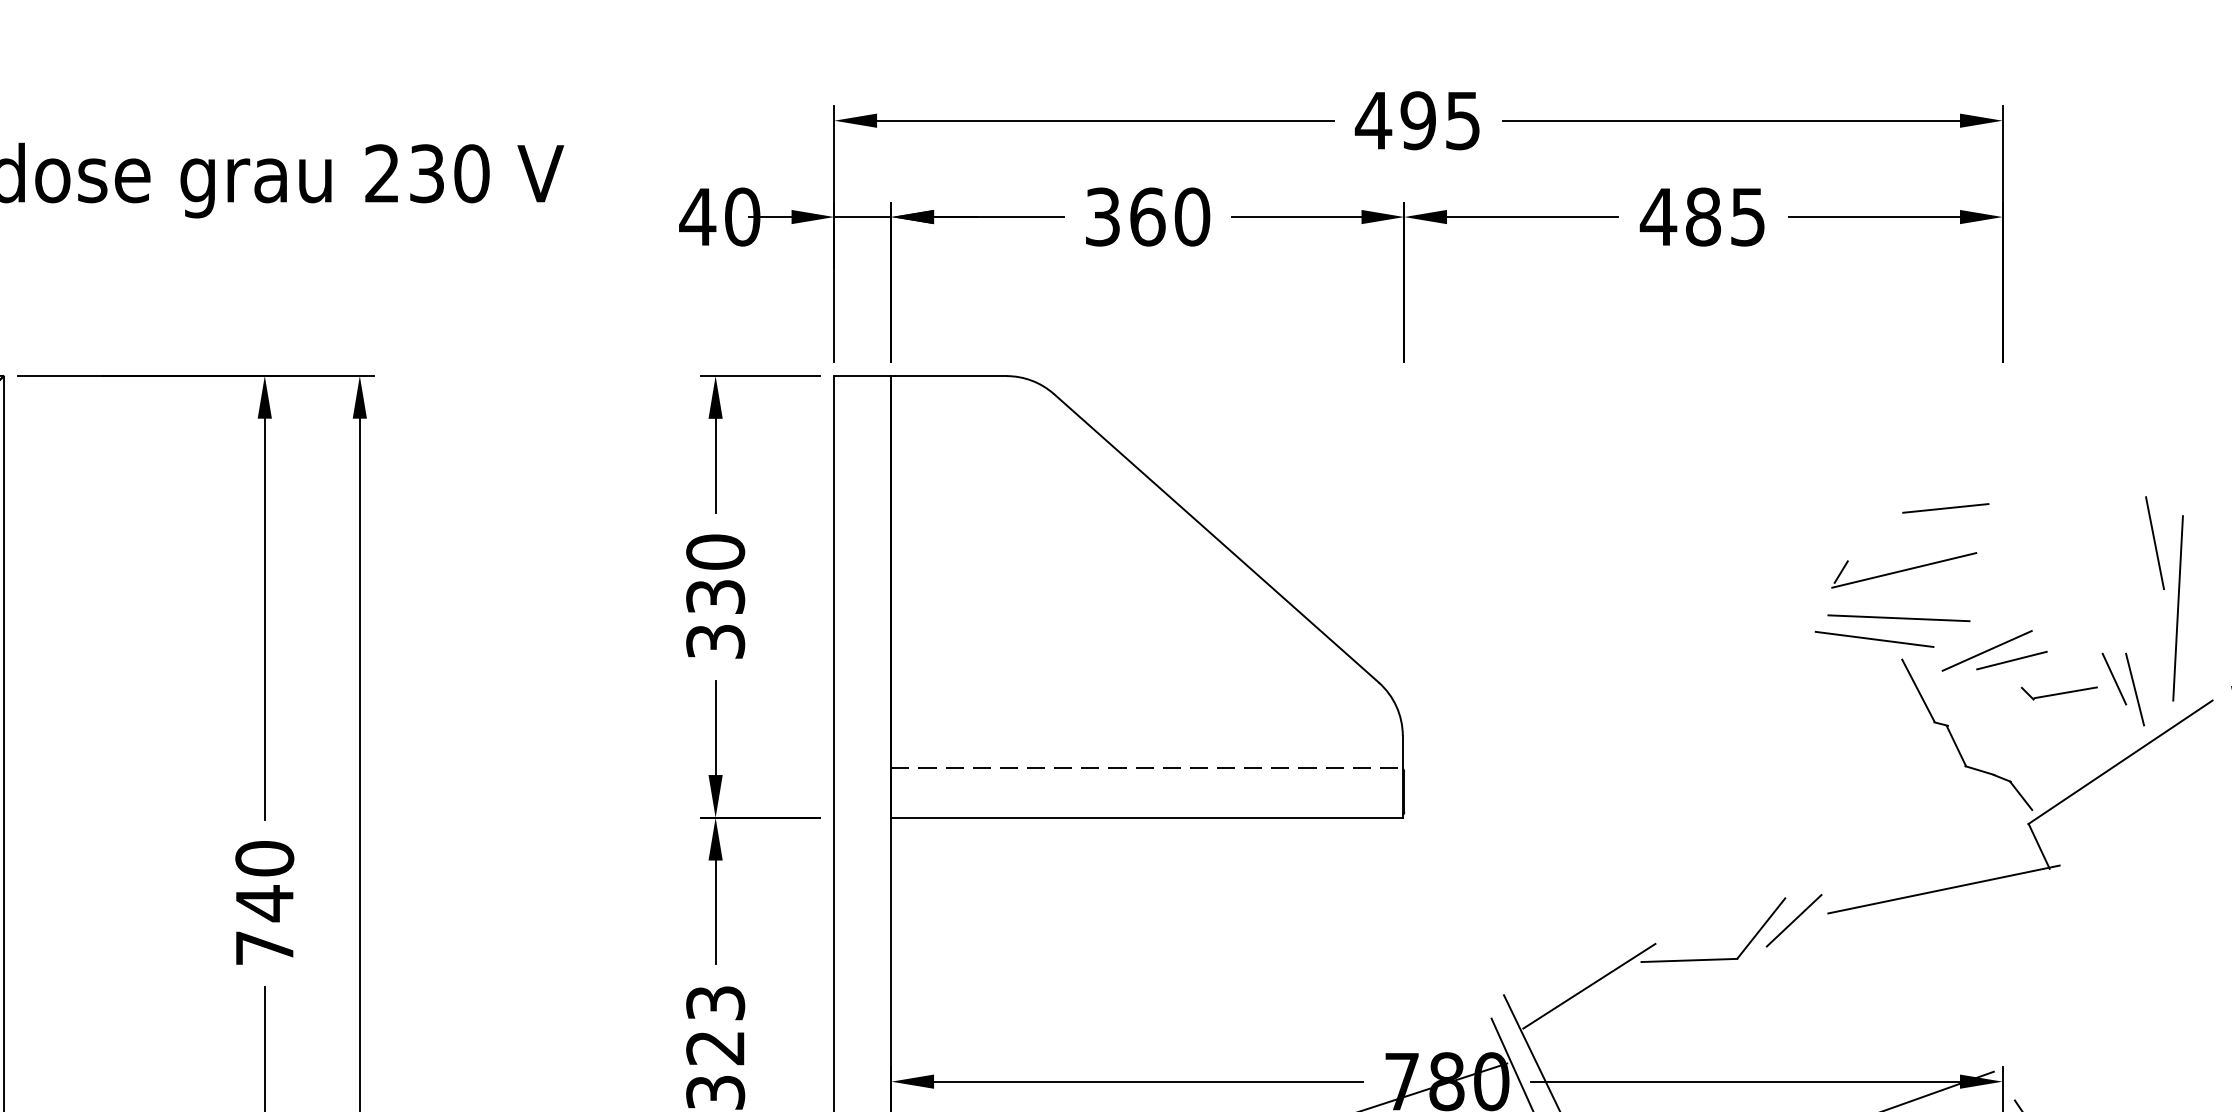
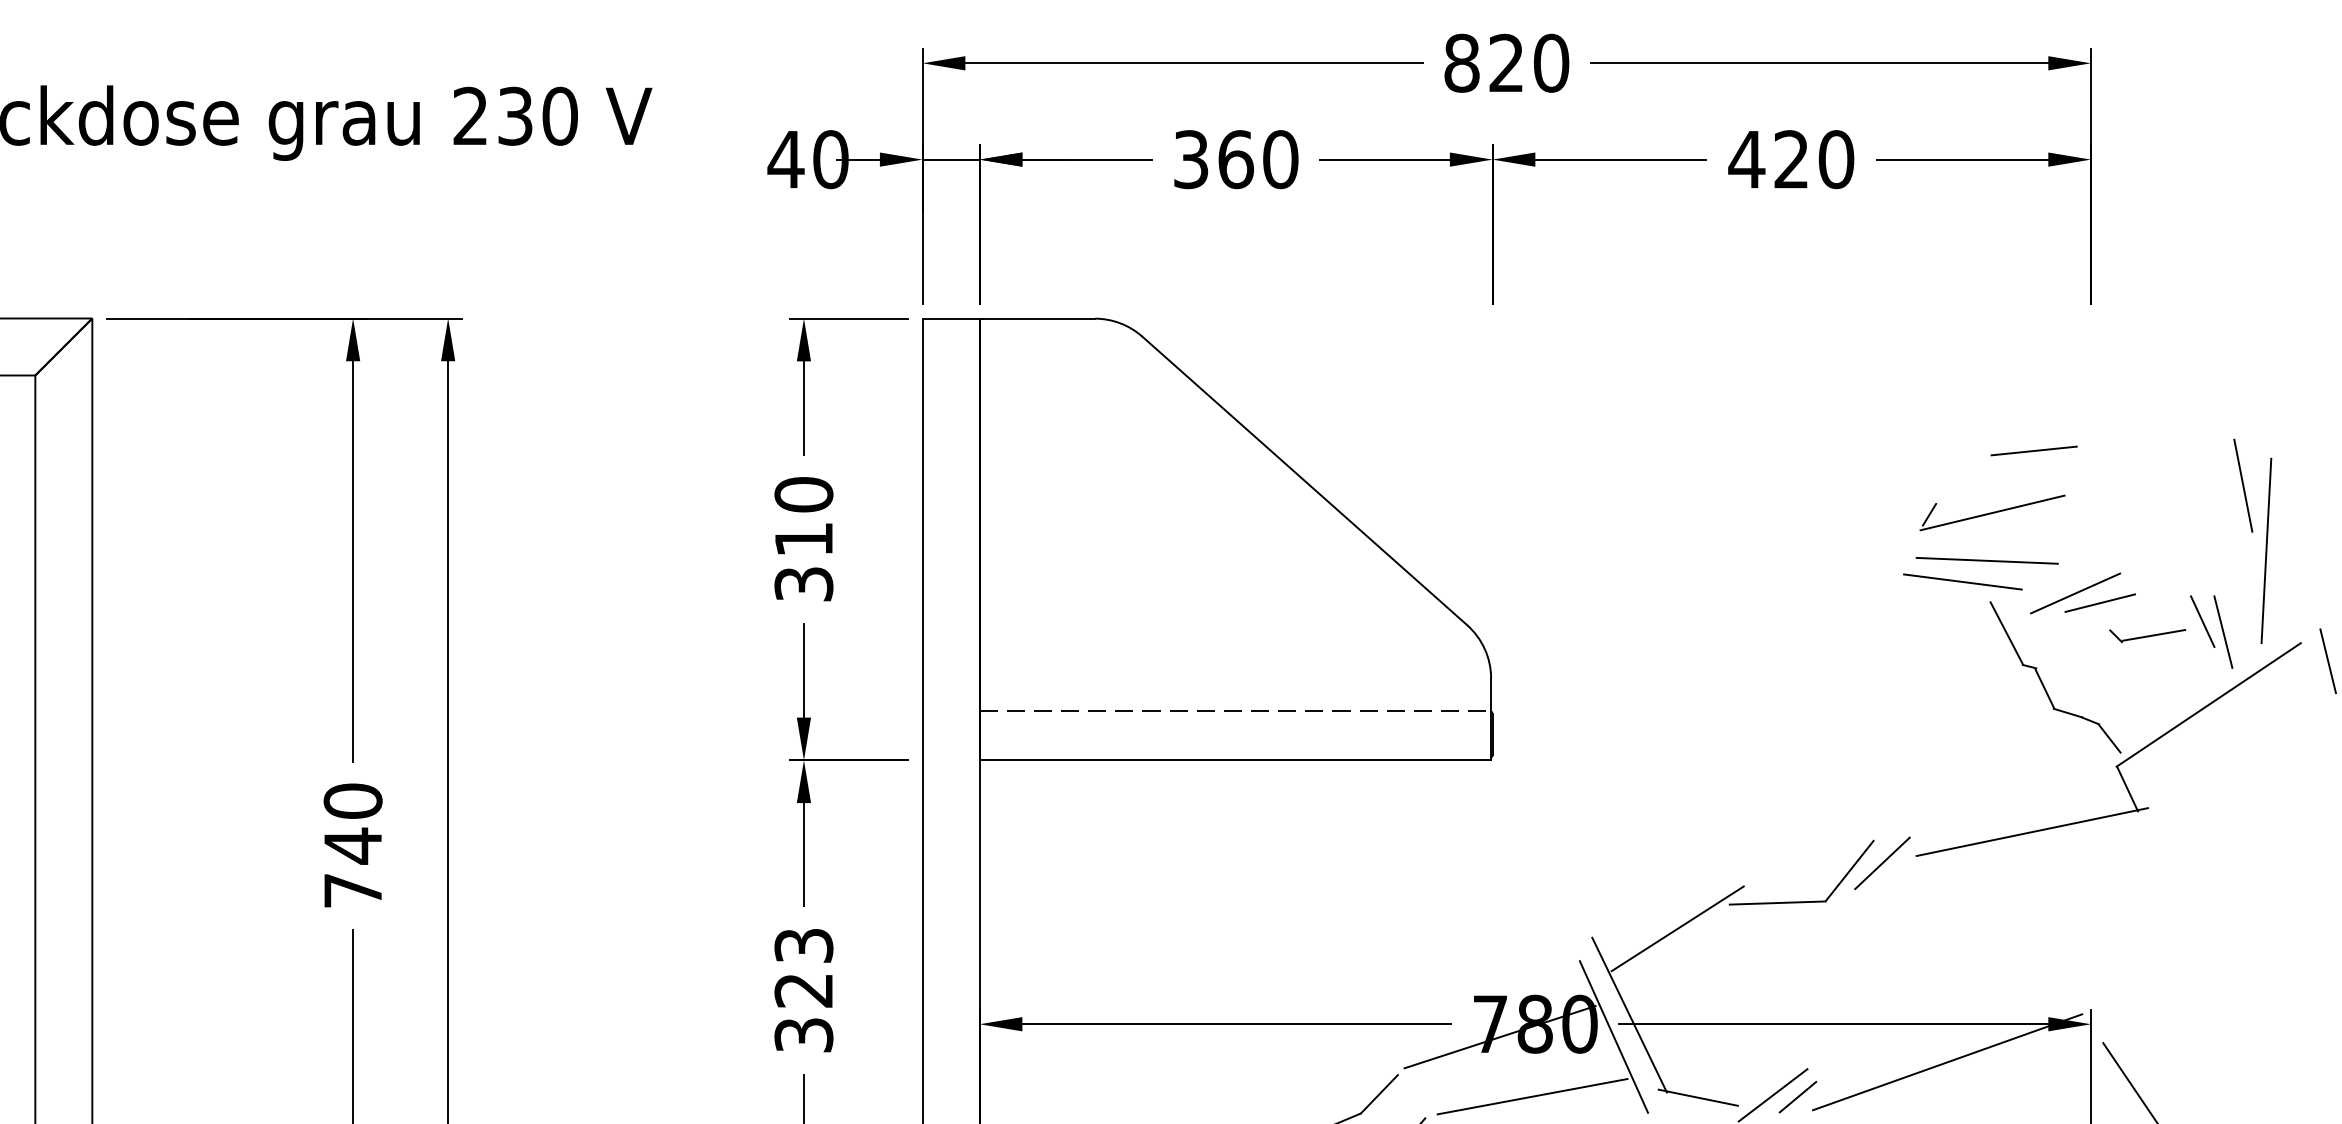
text: (1418, 119) -> (1506, 62), 495 -> 820
text: (1726, 216) -> (1814, 159), 485 -> 420
text: (715, 596) -> (803, 539), 330 -> 310

